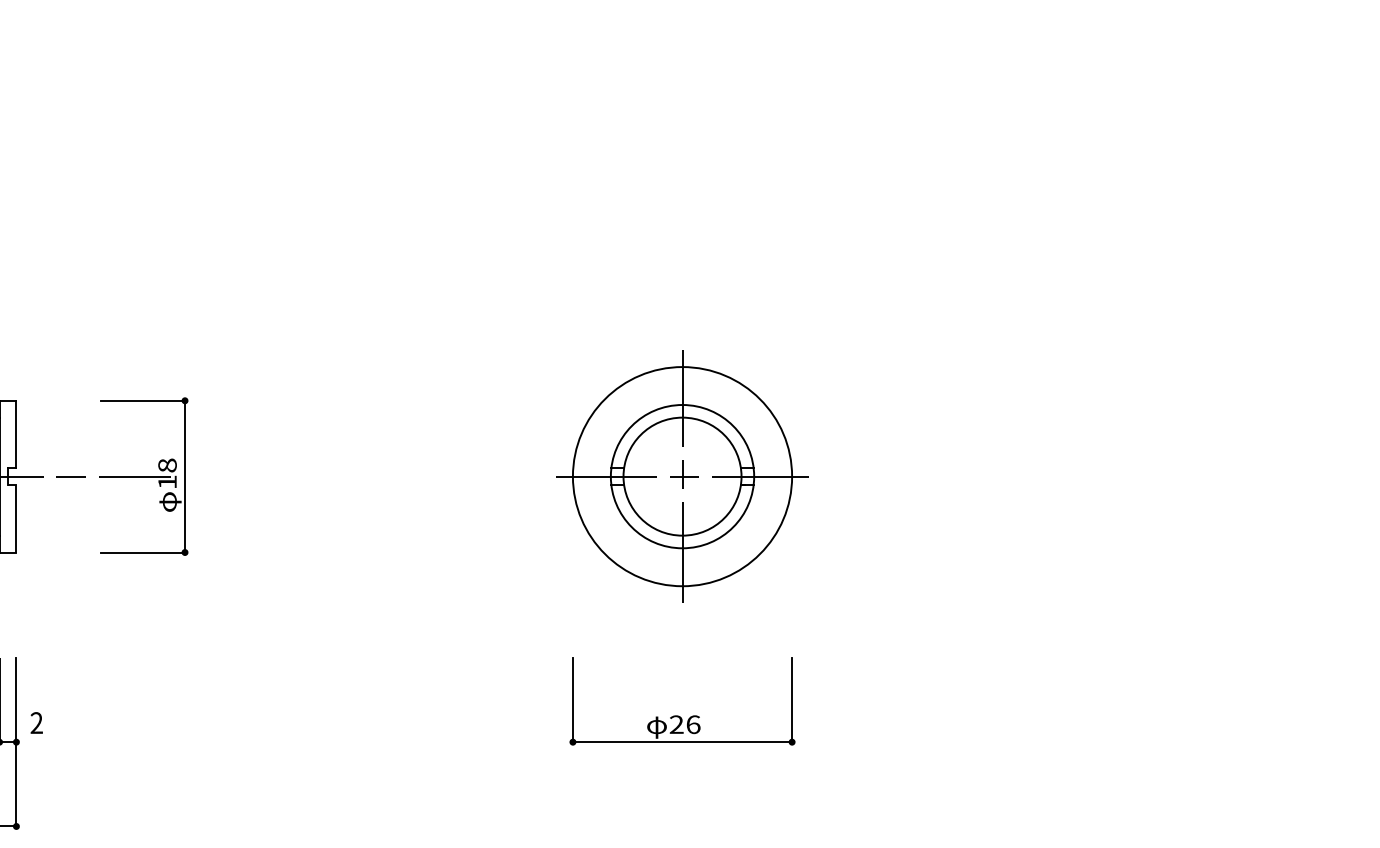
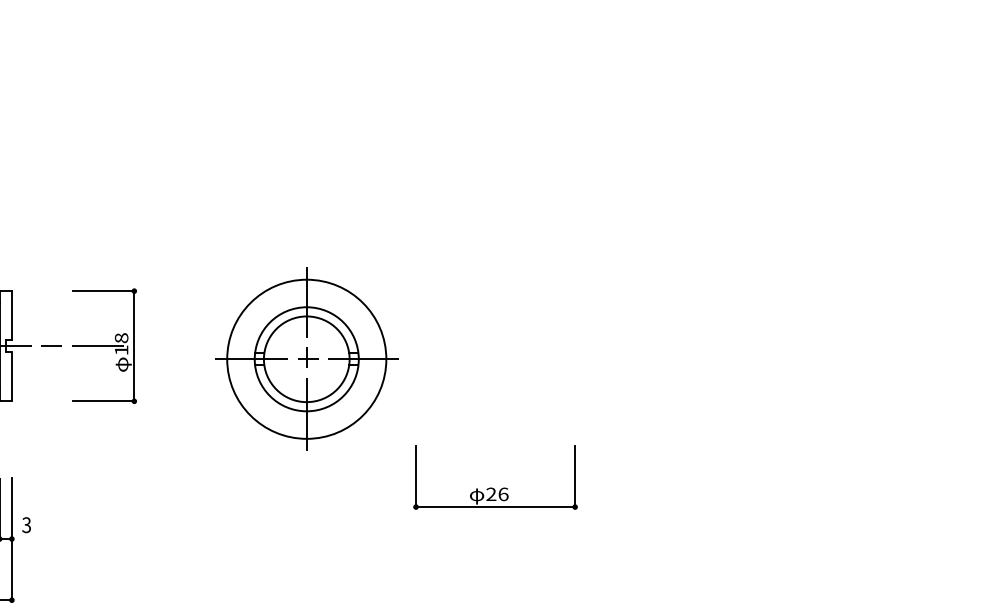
part: (682, 476) -> (306, 359), moved
part: (678, 715) -> (492, 487), moved
text: (36, 723) -> (26, 525), 2 -> 3

